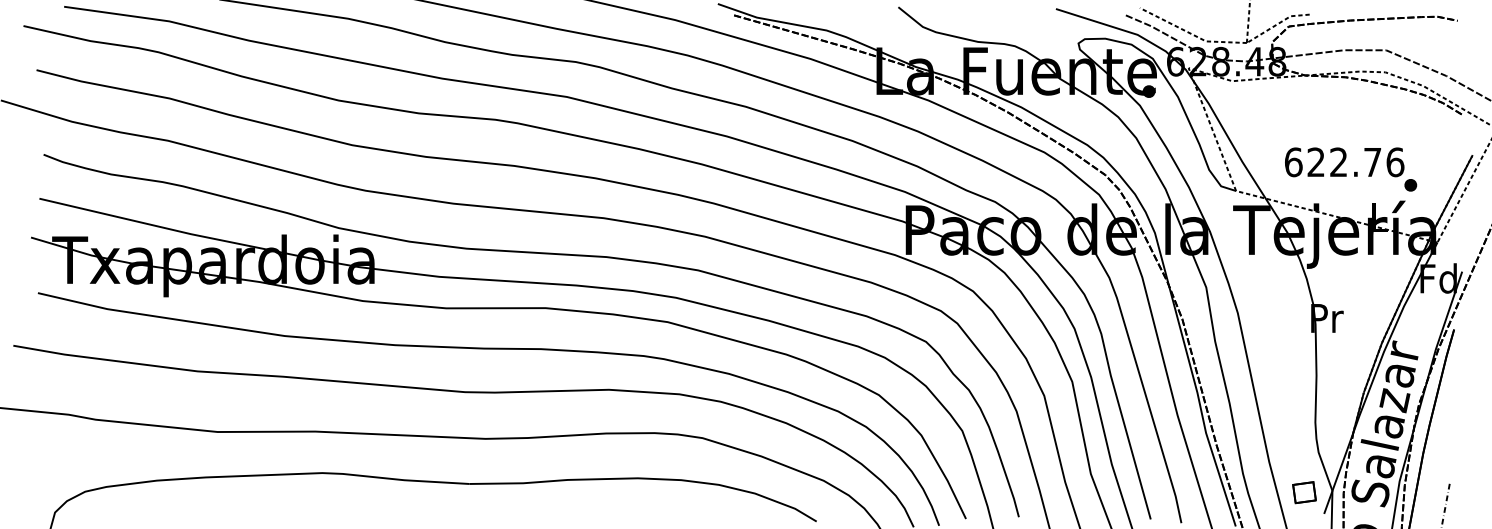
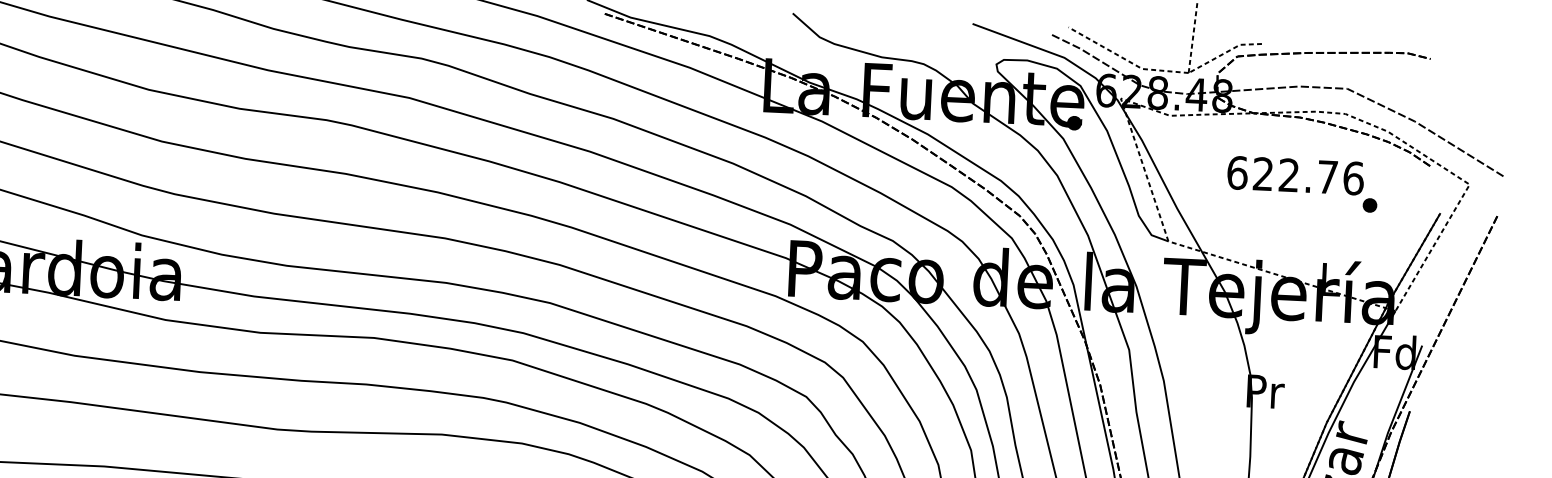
text: (1351, 169) -> (1303, 184), moved

